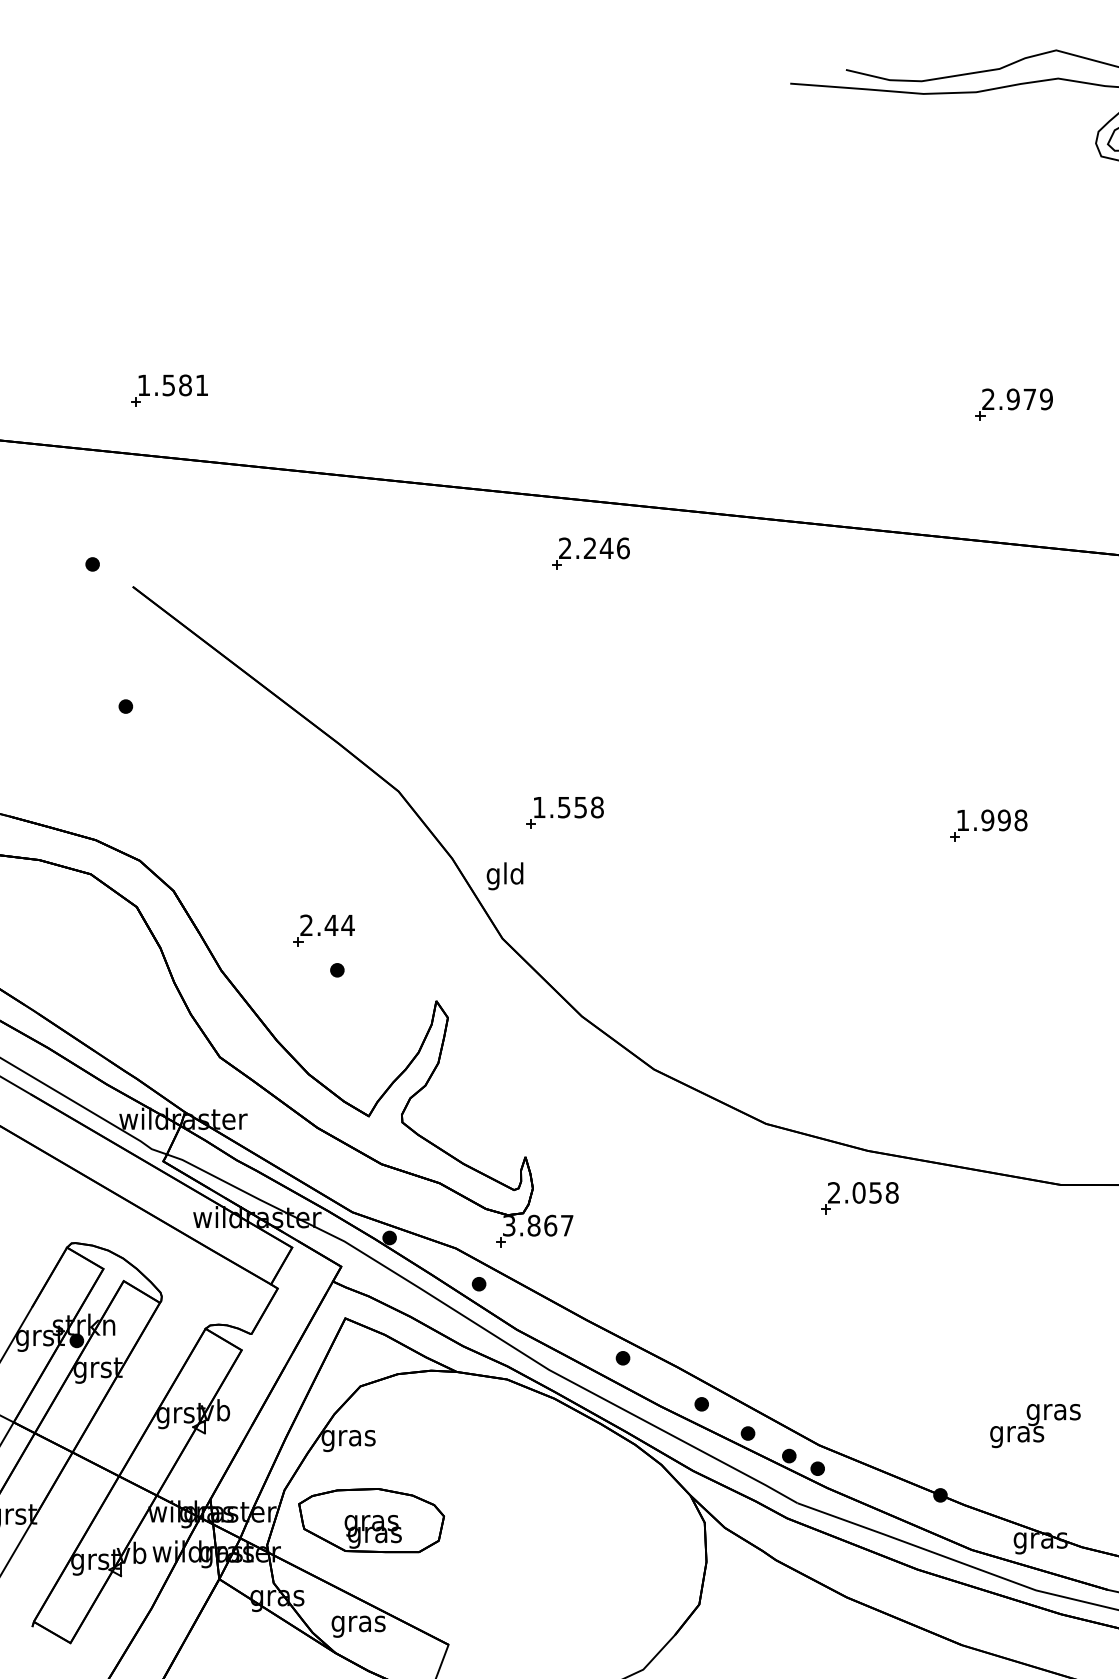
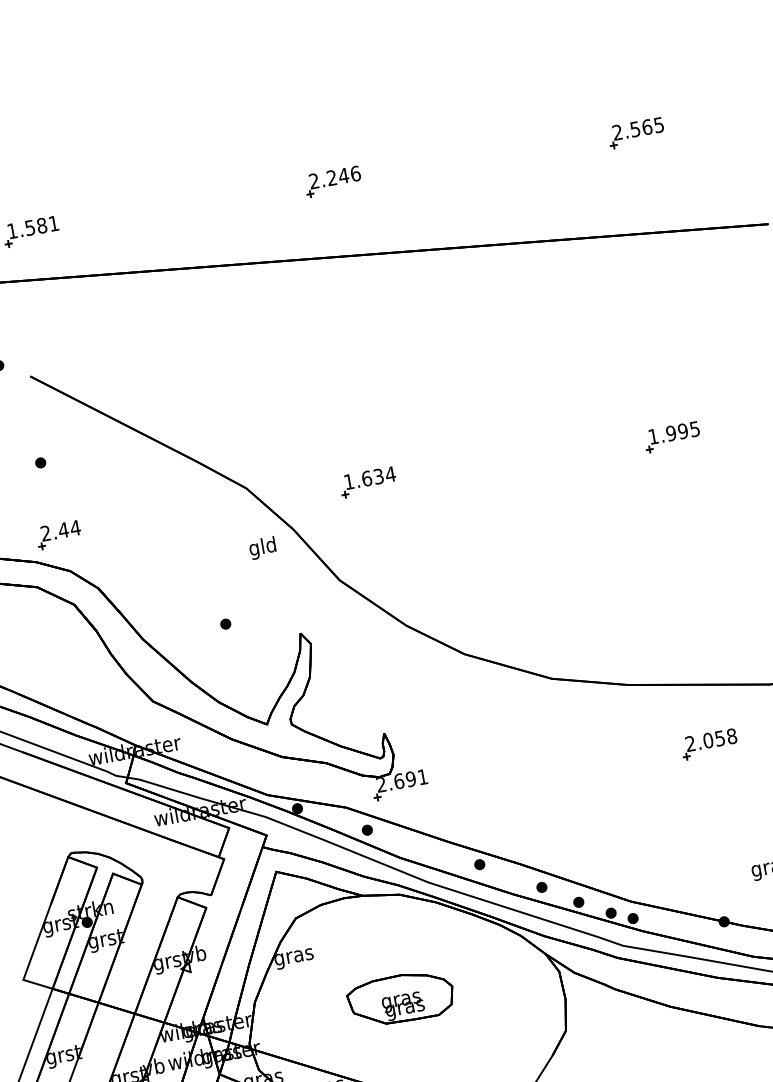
text: (1029, 399) -> (646, 127), 2.979 -> 2.565
part: (590, 553) -> (332, 181), moved
text: (580, 807) -> (378, 476), 1.558 -> 1.634
text: (1020, 820) -> (694, 429), 1.998 -> 1.995
text: (504, 876) -> (262, 548), moved
part: (323, 930) -> (58, 534), moved
part: (859, 1198) -> (709, 744), moved
text: (538, 1225) -> (402, 780), 3.867 -> 2.691
part: (371, 1520) -> (400, 998), moved

